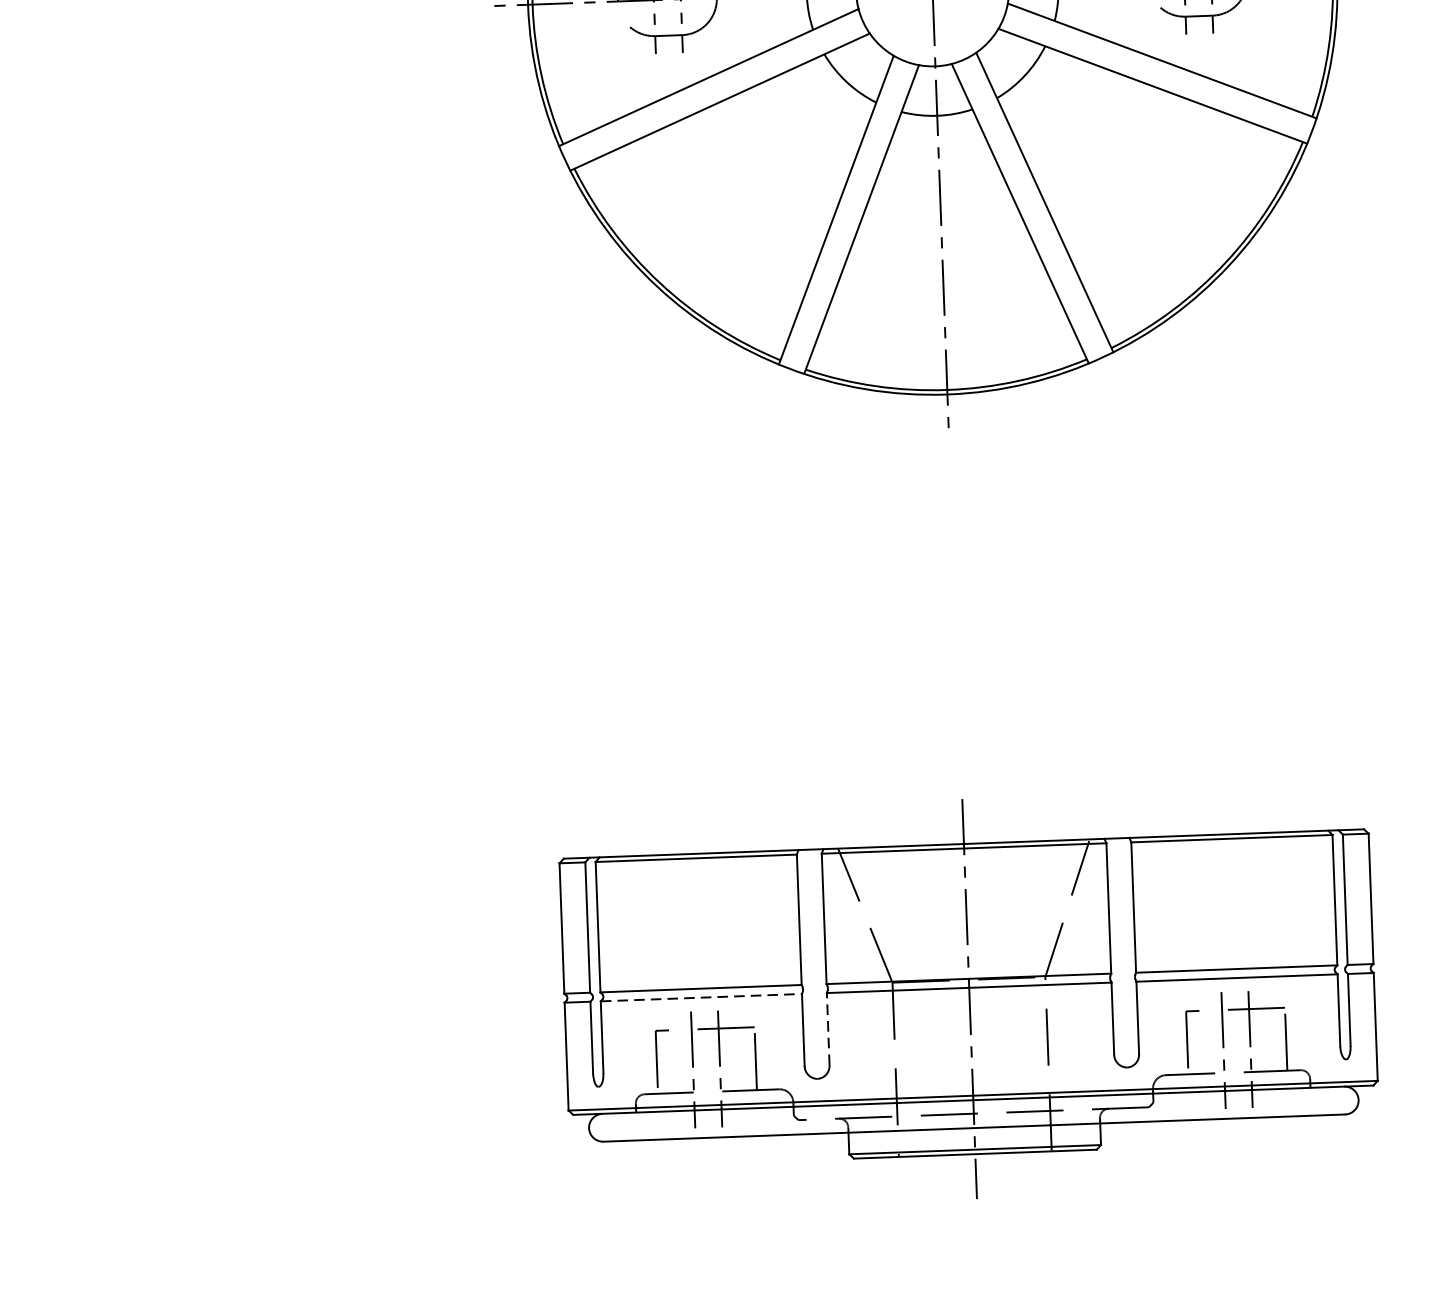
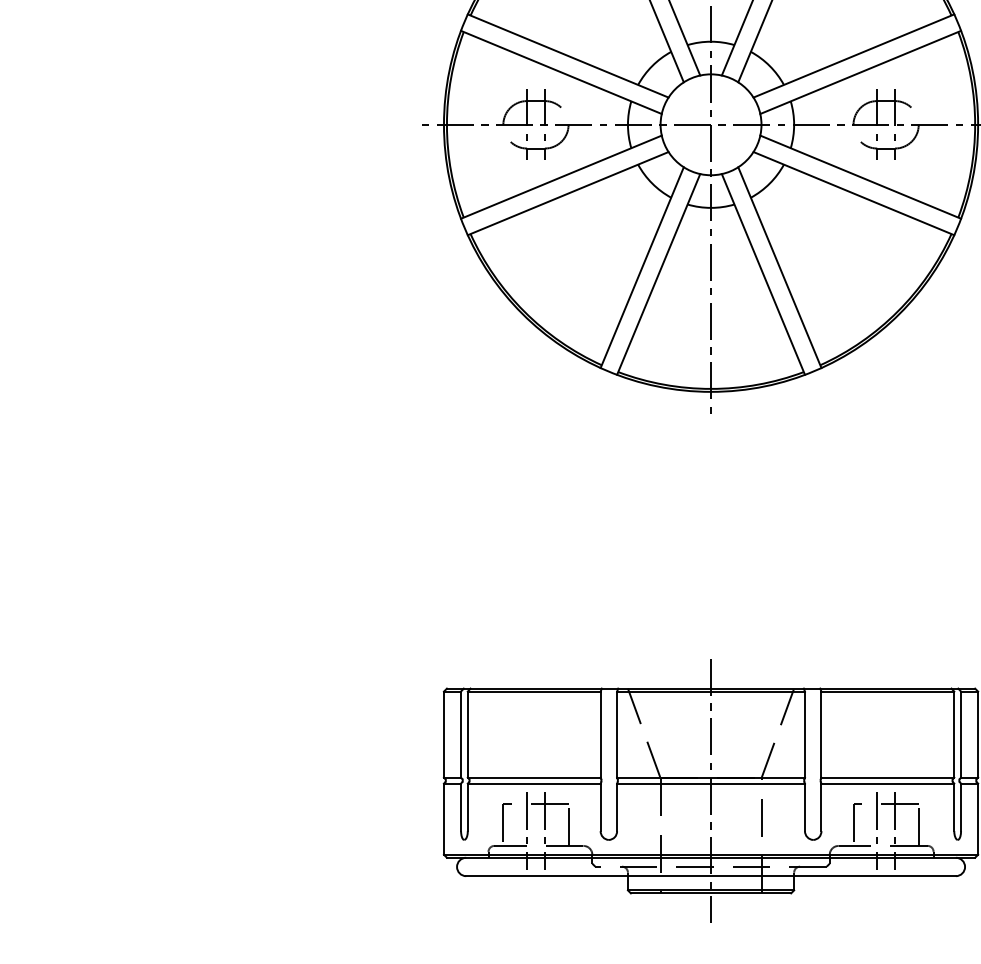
line: (701, 997) -> (534, 783), dashed -> solid
line: (828, 1029) -> (617, 807), dashed -> solid

